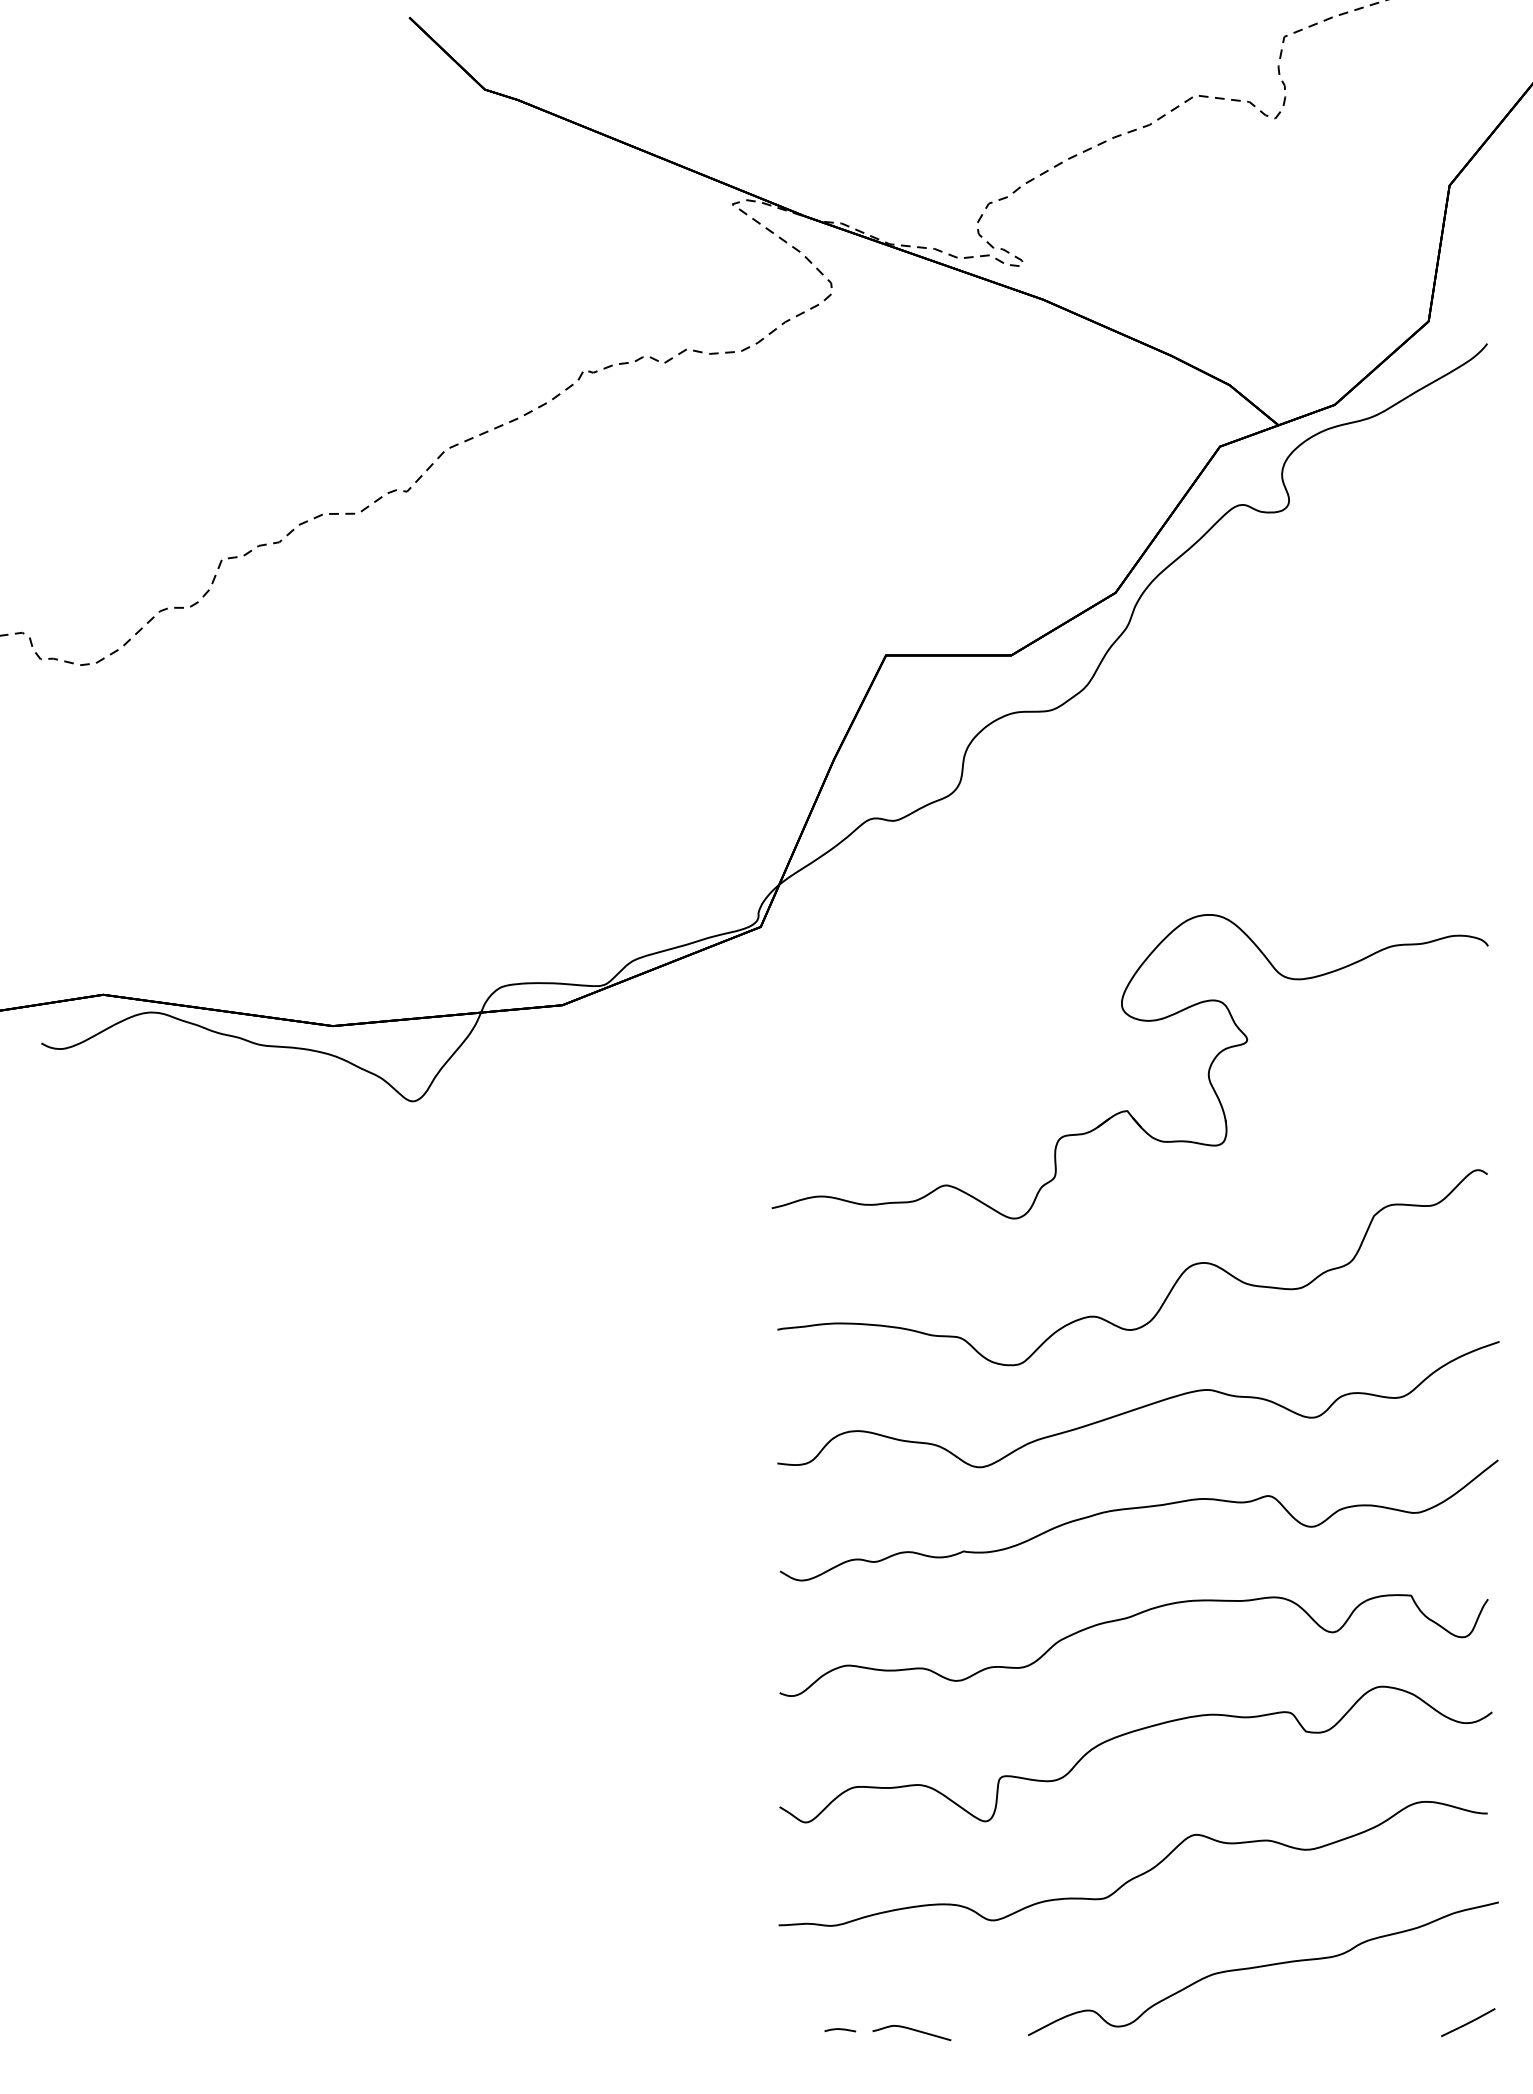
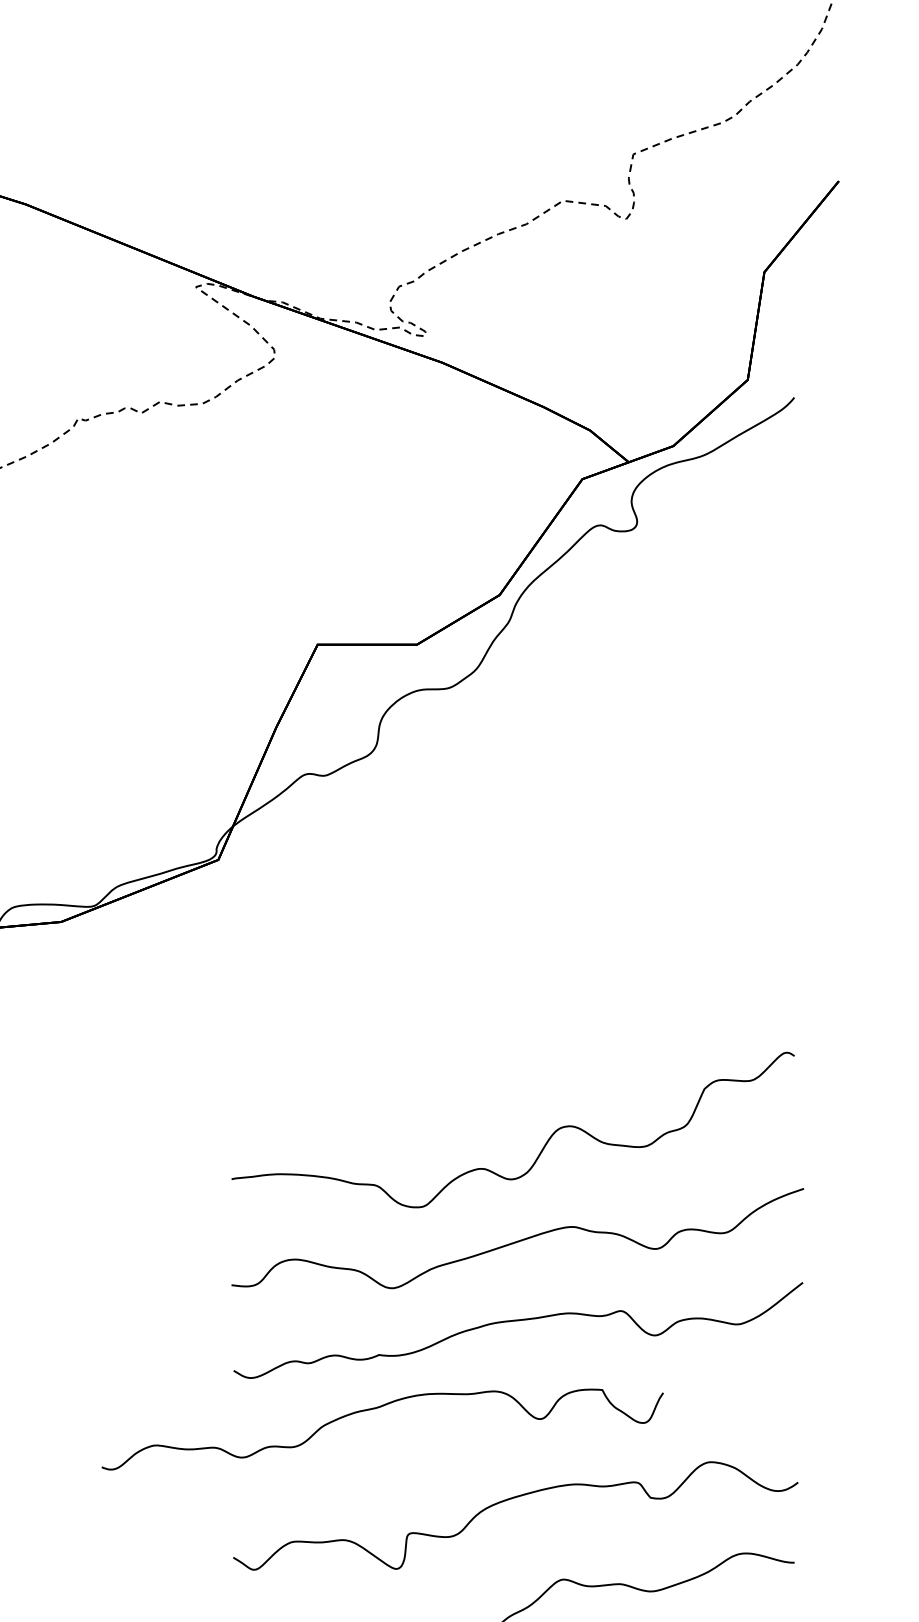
part: (1128, 1110) -> (509, 1005), removed
curve: (1126, 1619) -> (376, 1408), moved

